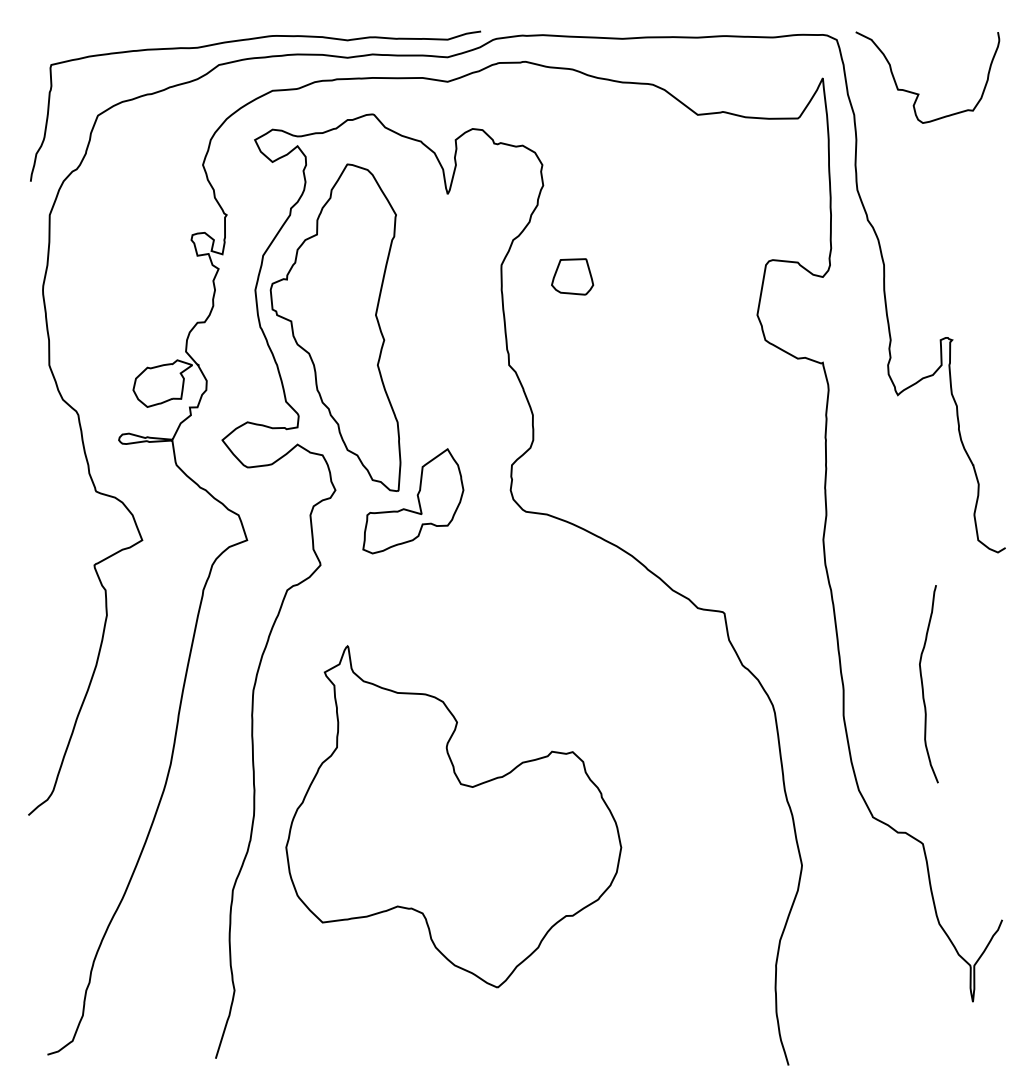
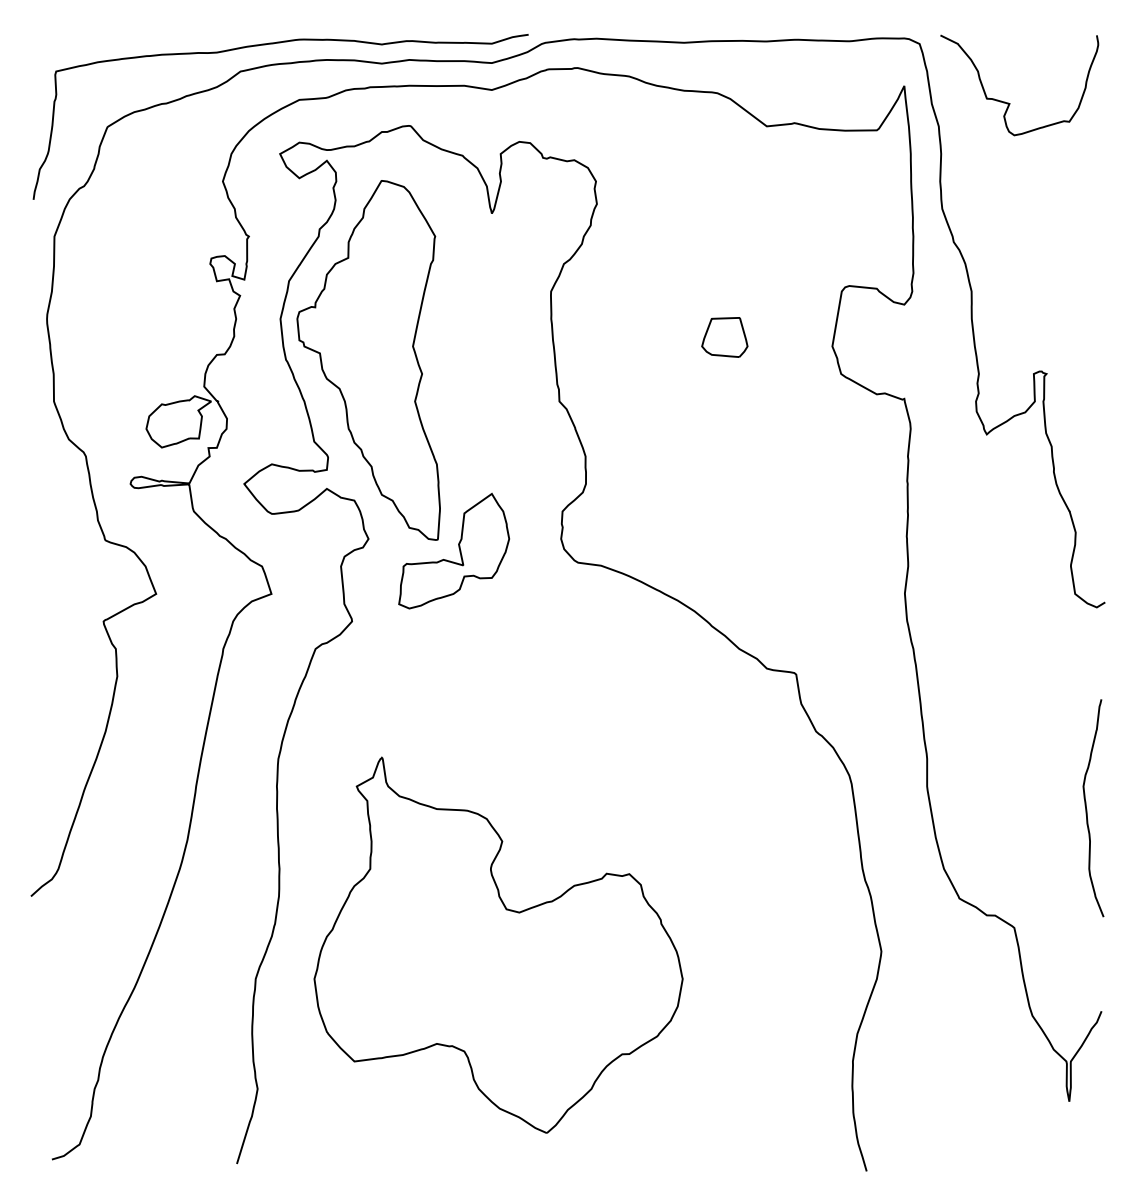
part: (572, 276) -> (724, 337), moved
curve: (923, 684) -> (1087, 808), moved
part: (453, 816) -> (498, 944), moved

